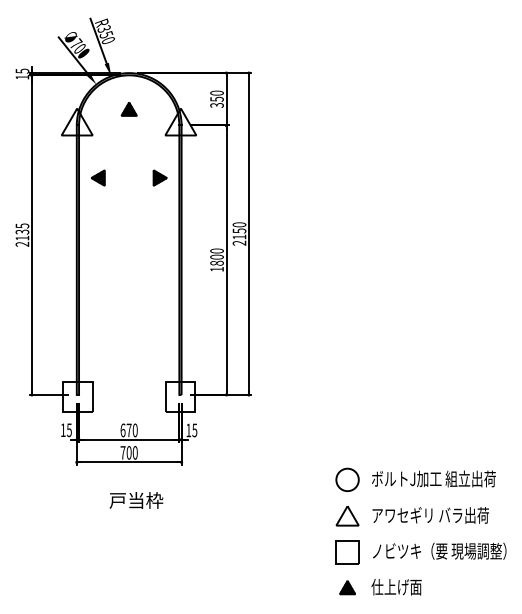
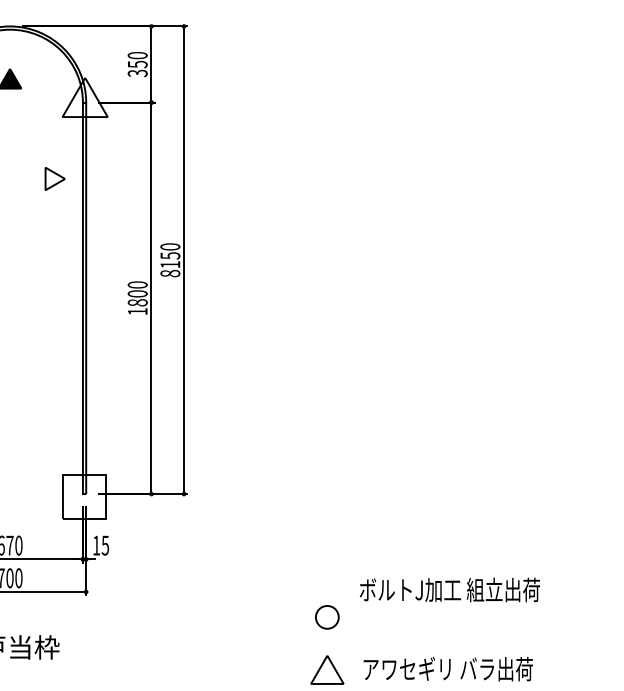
hatch: (159, 177) -> (54, 178), removed
text: (239, 242) -> (170, 272), 2150 -> 8150
text: (433, 478) -> (449, 589), moved
circle: (347, 479) -> (327, 616), size x0.7

